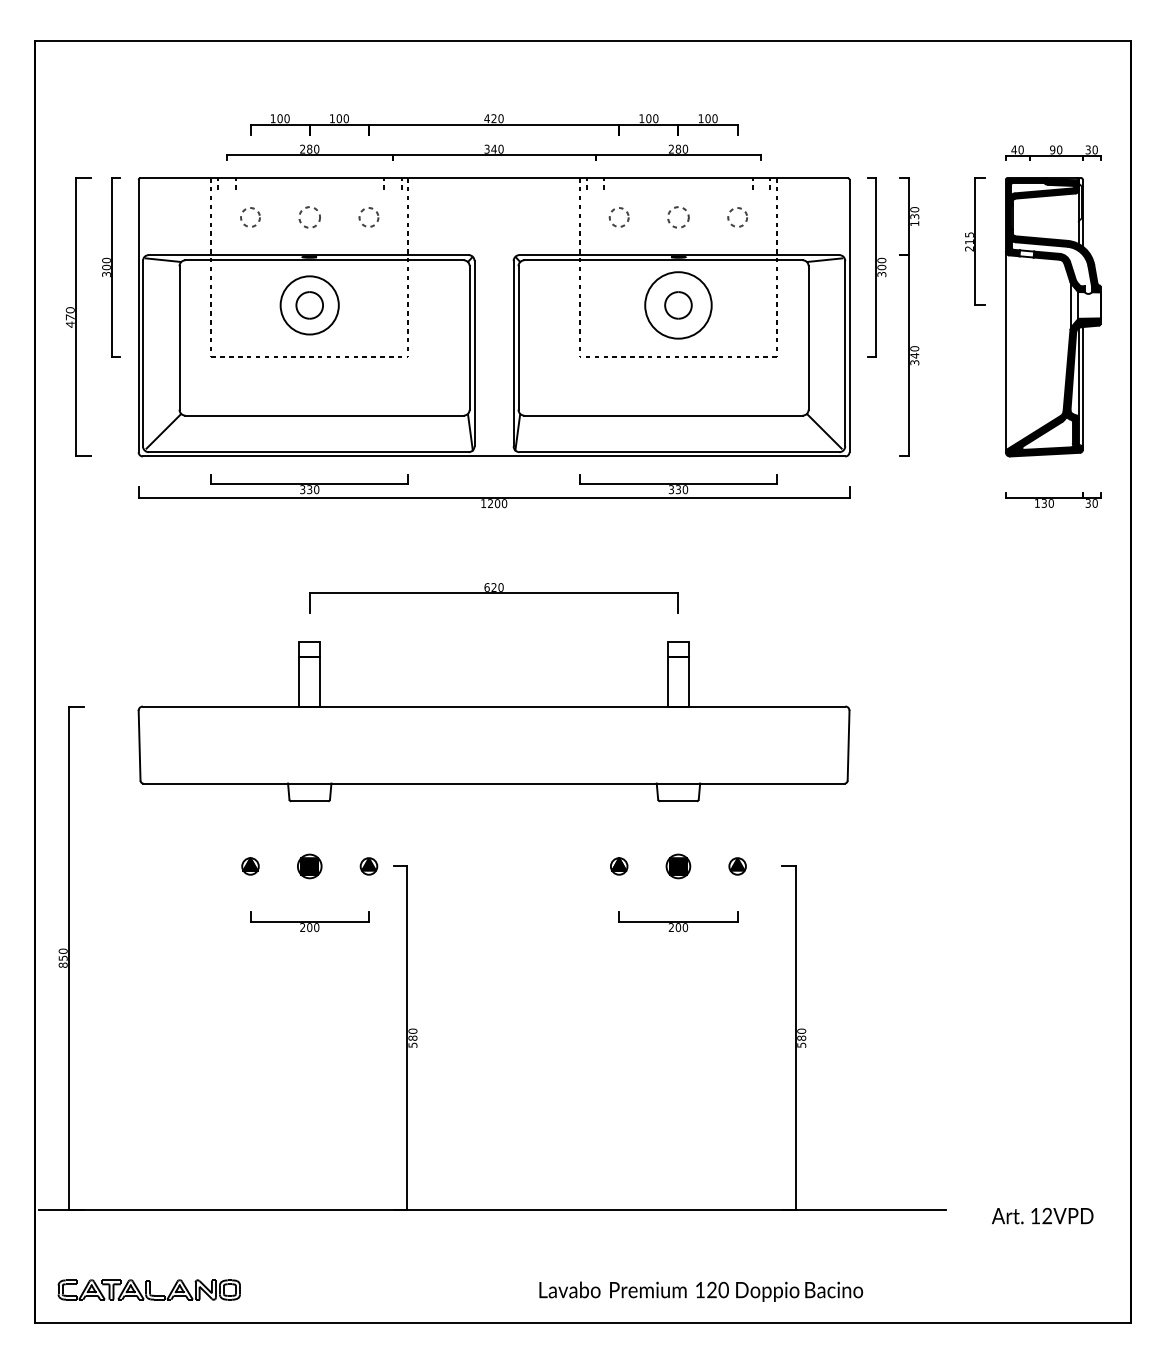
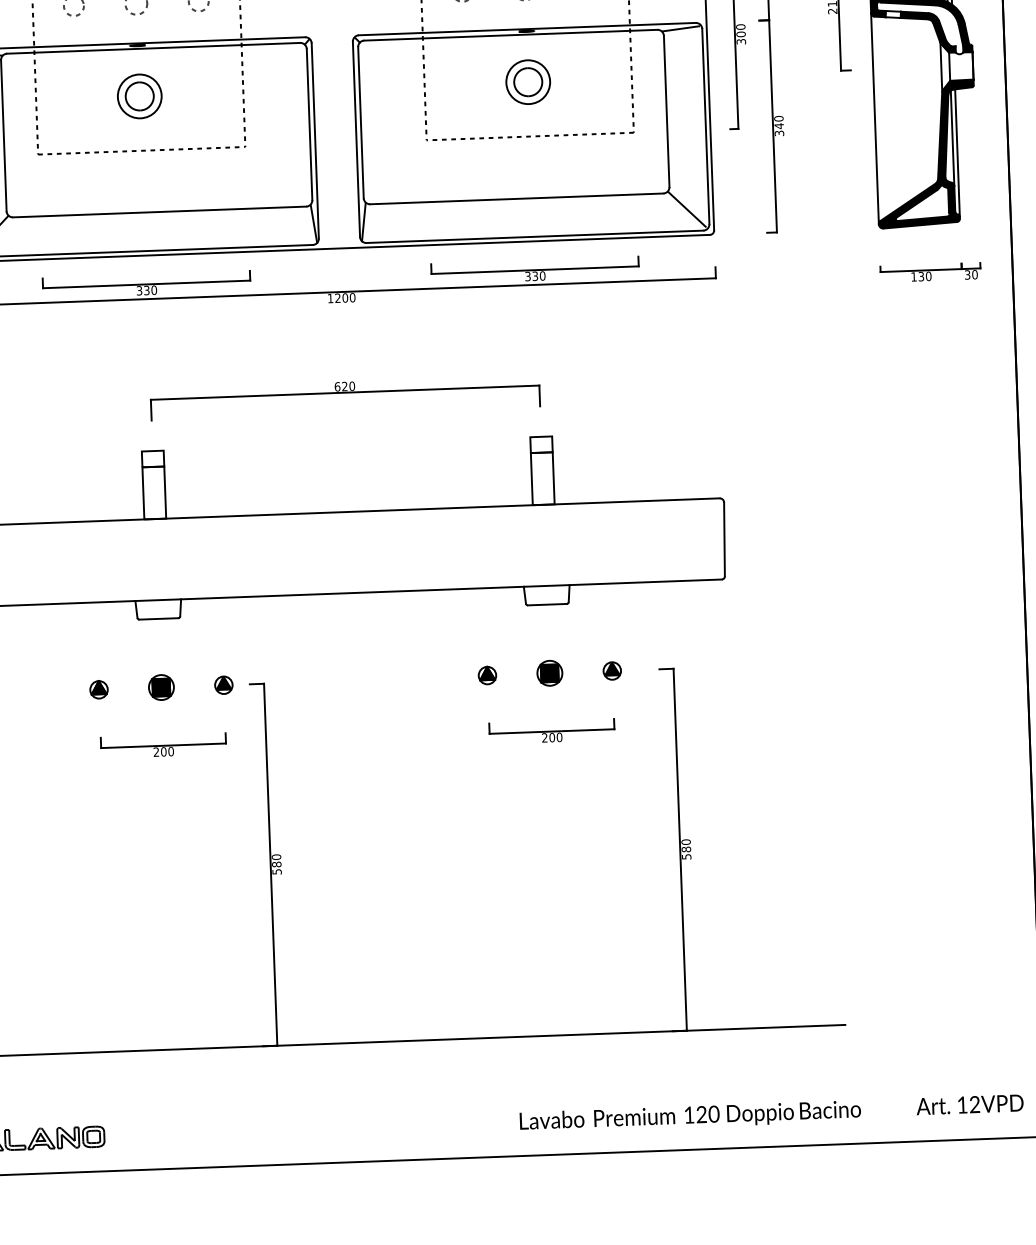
circle: (309, 305) -> (139, 96), size x0.71
circle: (678, 305) -> (528, 82), size x0.62
text: (1042, 1215) -> (969, 1104), moved
text: (701, 1291) -> (690, 1116), moved

